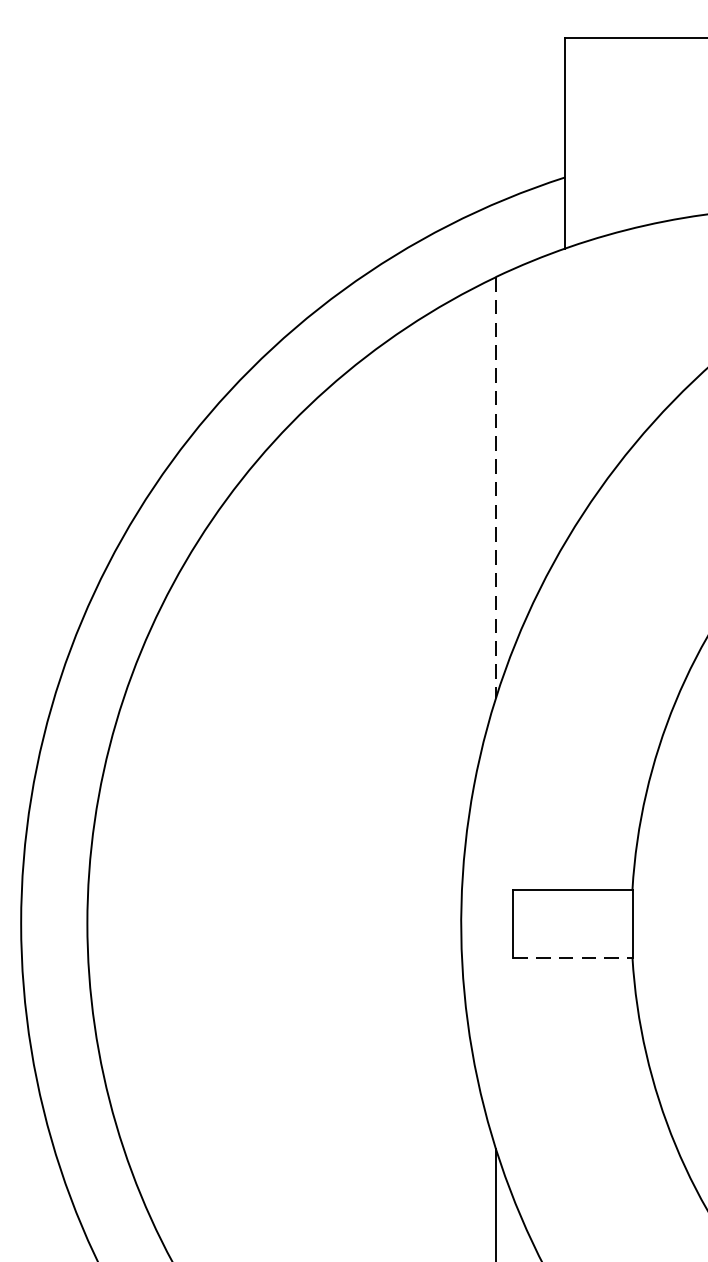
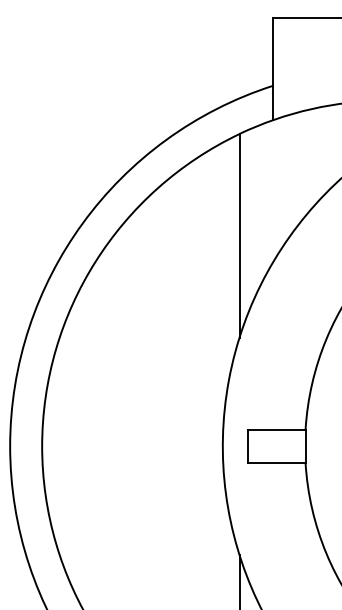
line: (495, 487) -> (239, 235), dashed -> solid
line: (572, 956) -> (276, 462), dashed -> solid

